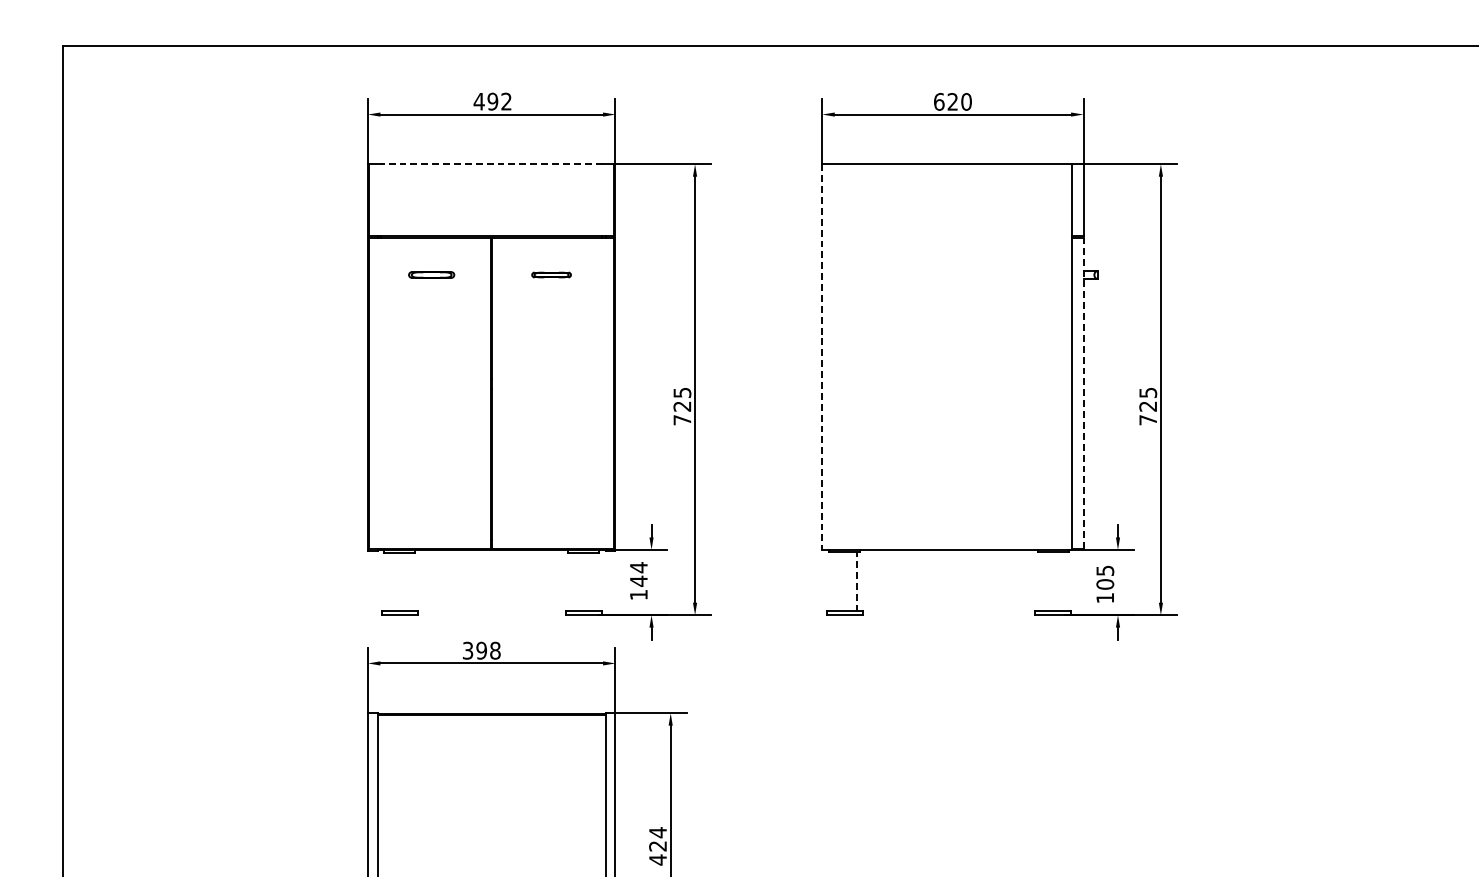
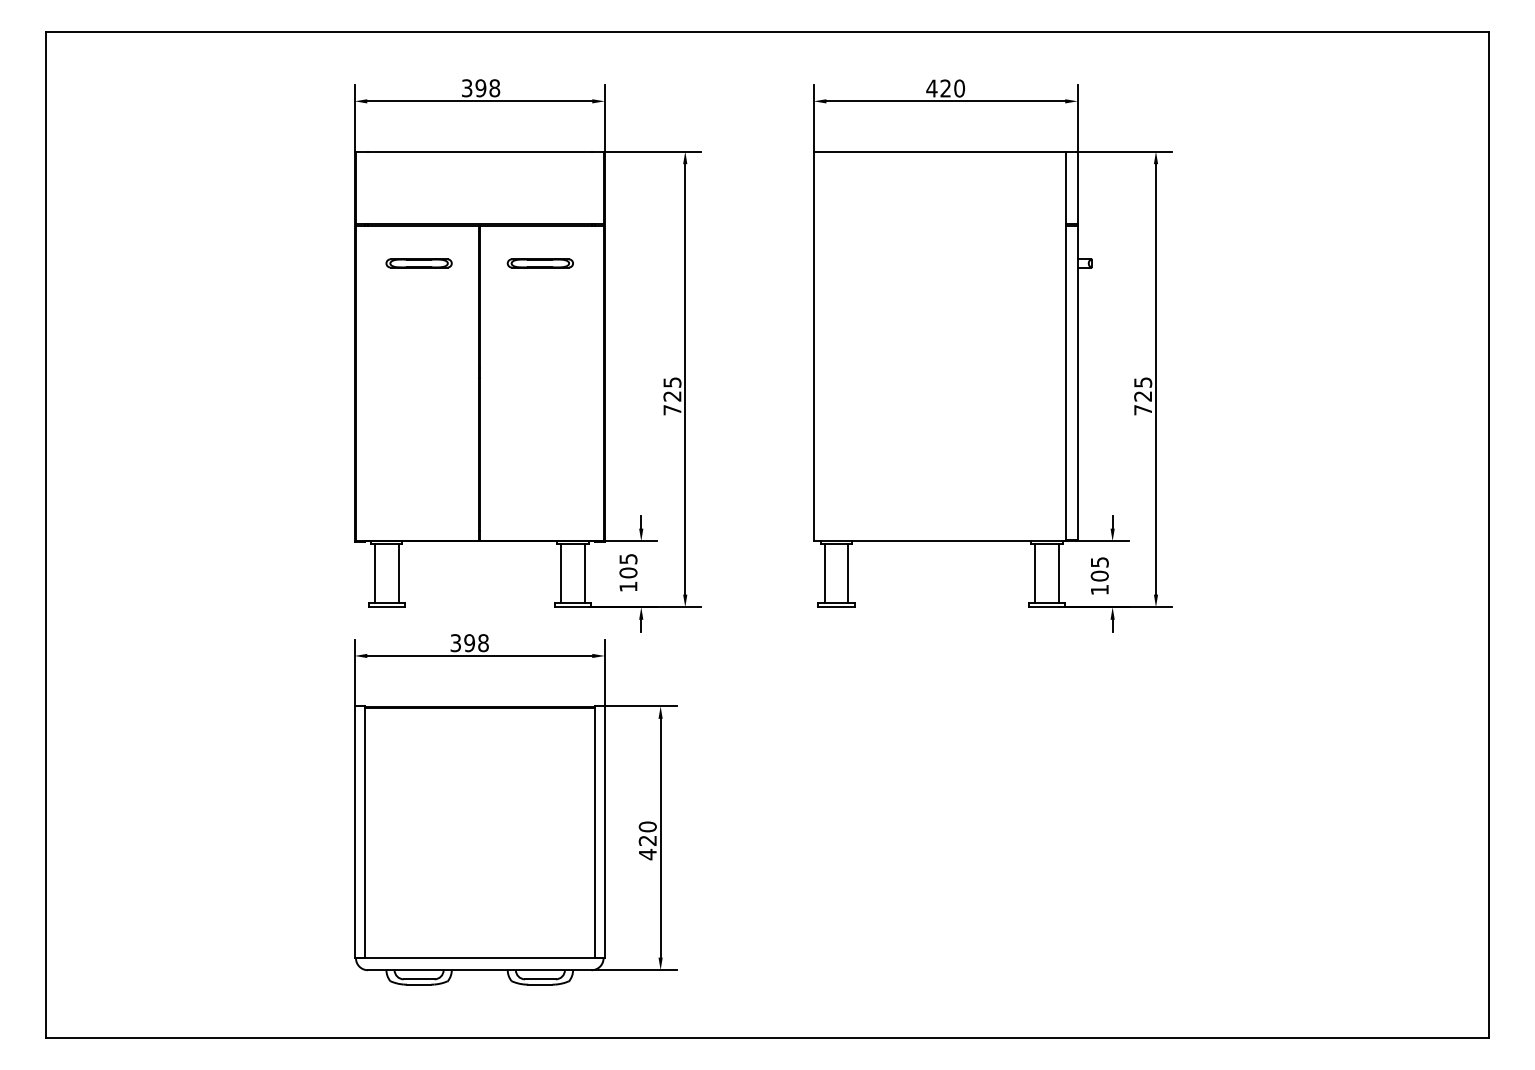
text: (492, 101) -> (480, 88), 492 -> 398
text: (938, 101) -> (931, 88), 620 -> 420
line: (491, 164) -> (479, 151), dashed -> solid
part: (431, 275) -> (418, 263), size x1.43
part: (550, 275) -> (539, 263), size x1.67
line: (821, 357) -> (813, 346), dashed -> solid
line: (1083, 392) -> (1077, 382), dashed -> solid
text: (638, 573) -> (628, 565), 144 -> 105
line: (387, 581) -> (374, 573), added
line: (411, 581) -> (398, 573), added
line: (571, 581) -> (560, 573), added
line: (595, 581) -> (584, 573), added
line: (832, 581) -> (824, 573), added
line: (856, 581) -> (848, 573), dashed -> solid
line: (1041, 581) -> (1035, 573), added
line: (1064, 581) -> (1058, 573), added
text: (657, 832) -> (647, 826), 424 -> 420

